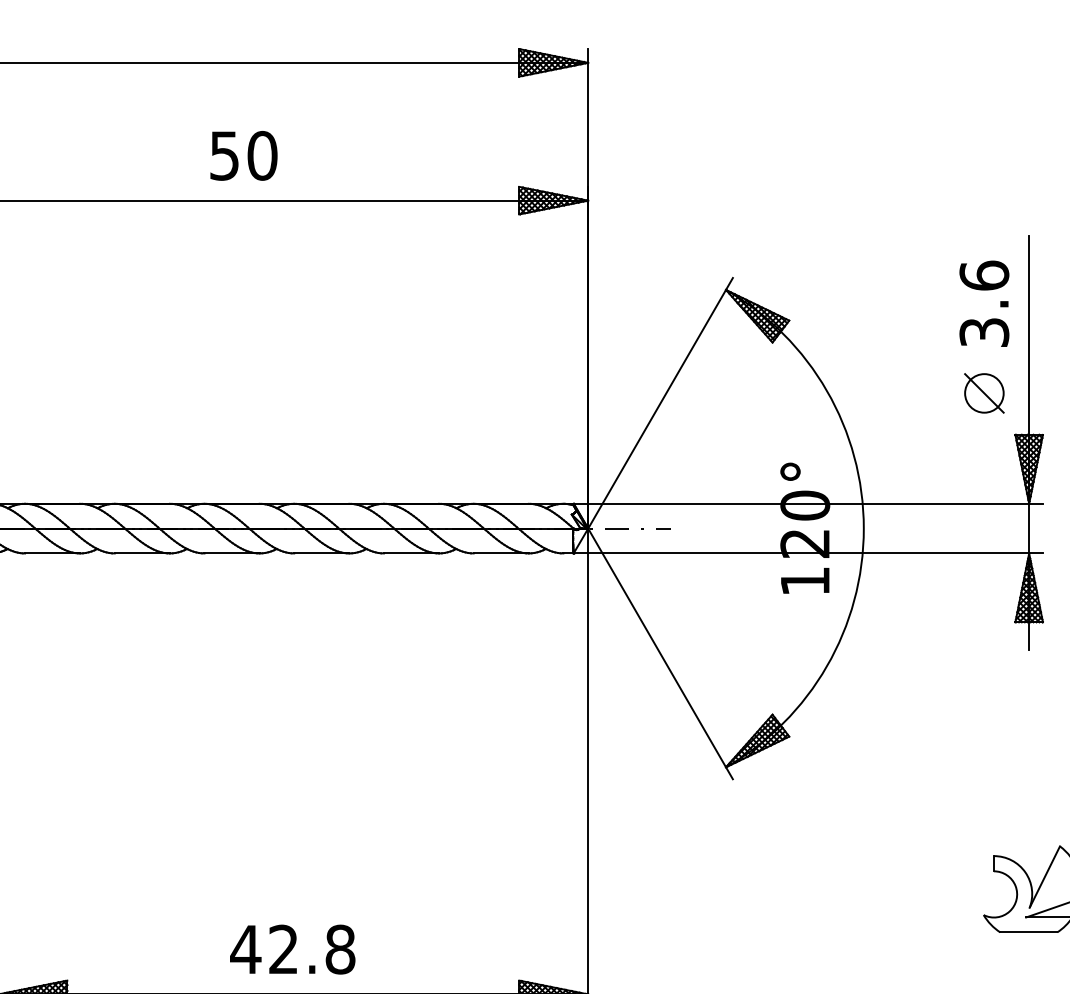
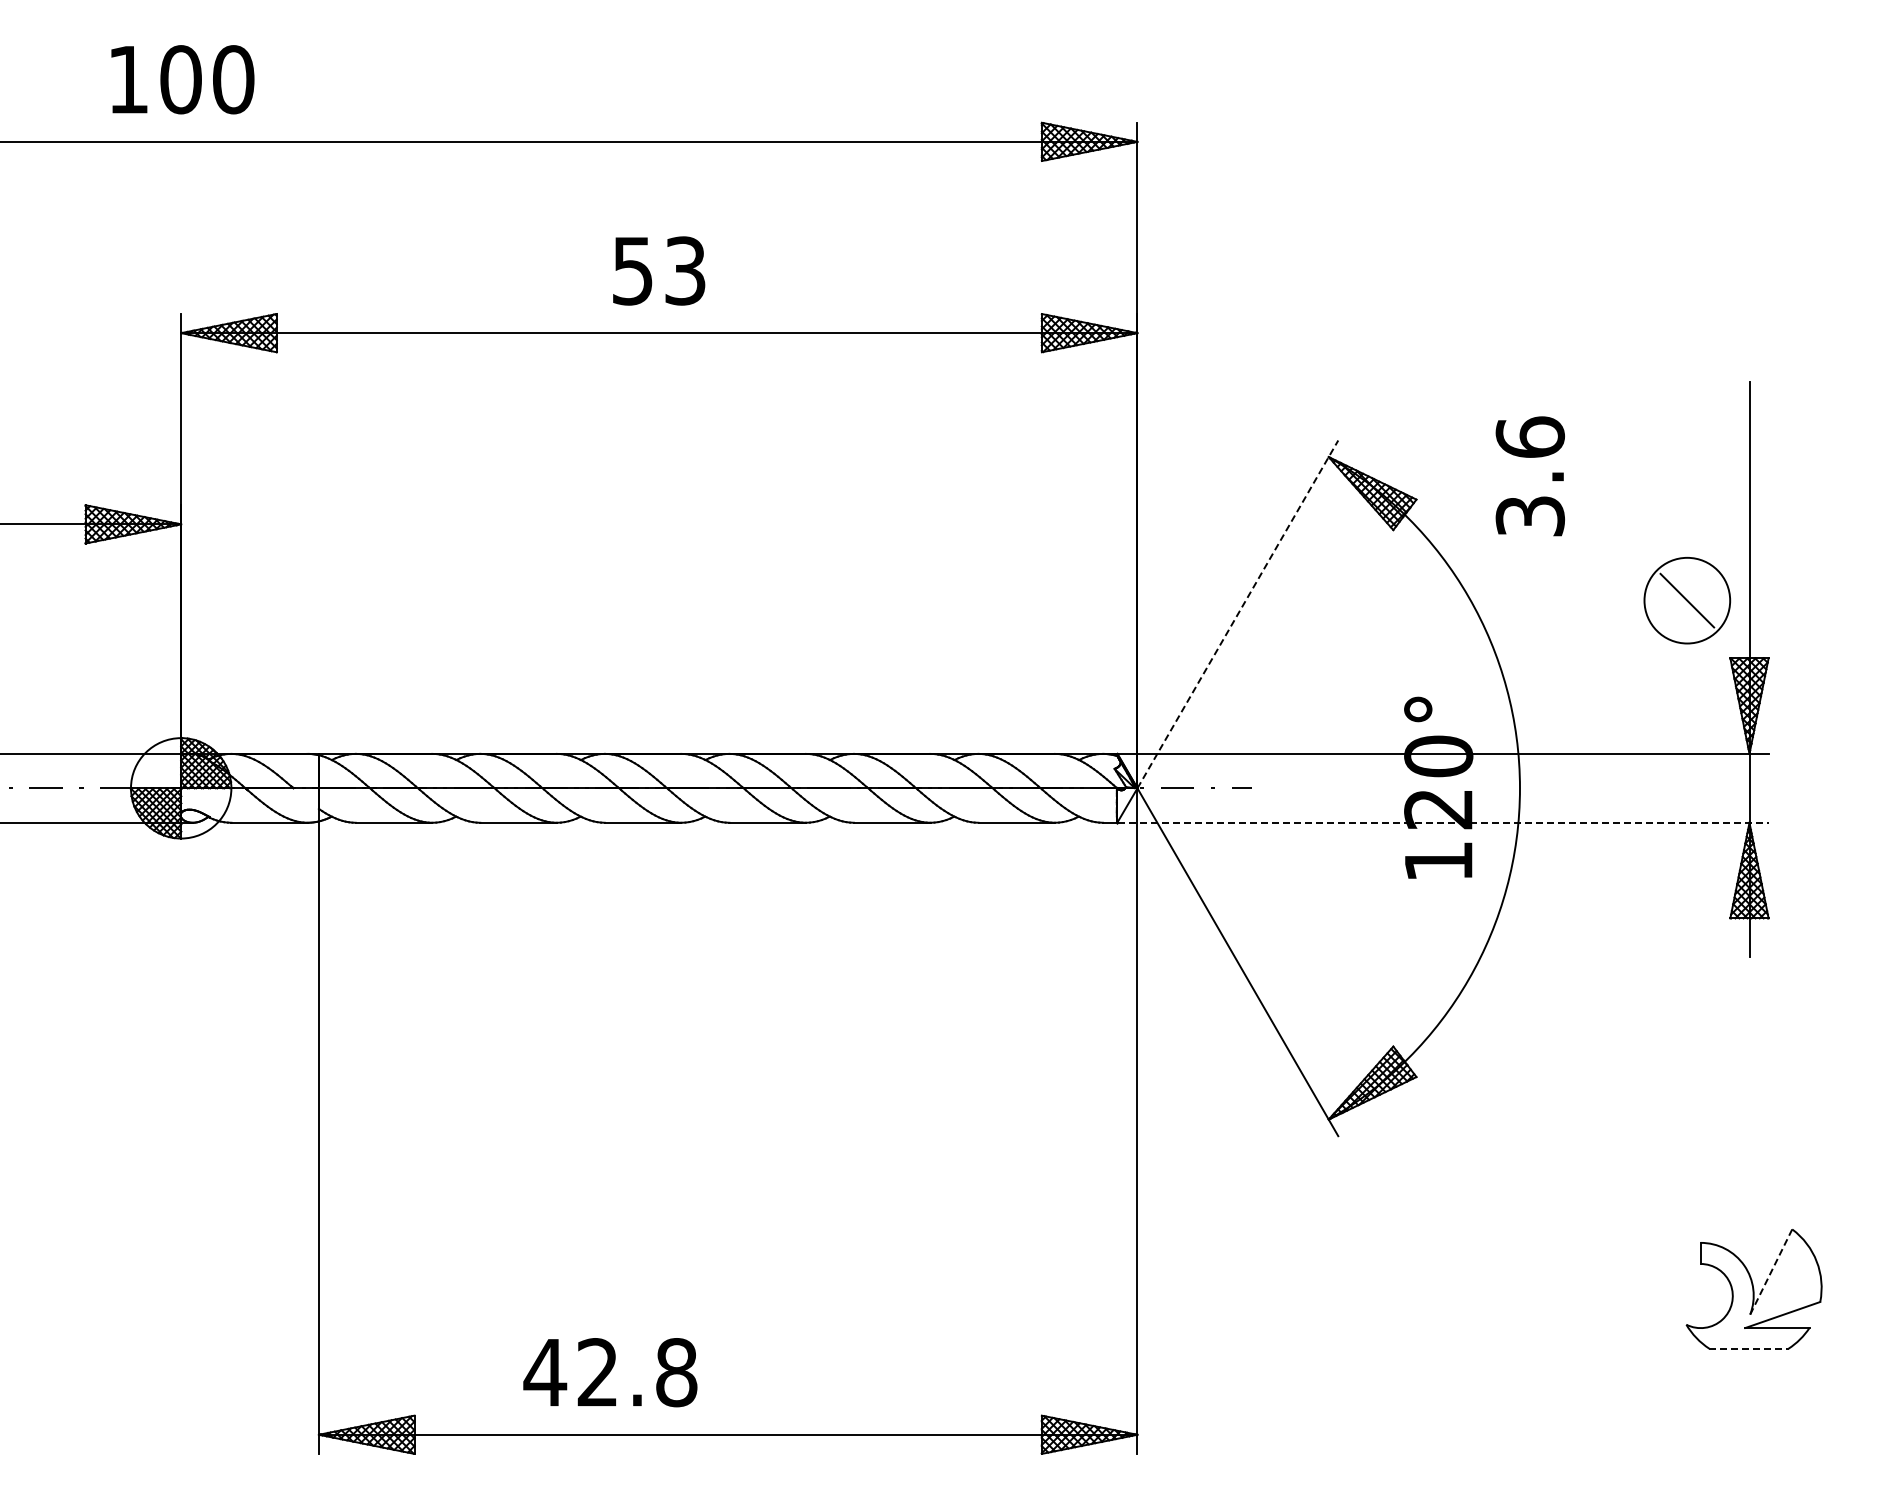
text: (262, 155) -> (685, 270), 50 -> 53
text: (983, 303) -> (1529, 476), moved
circle: (984, 393) -> (1687, 600), size x1.6
line: (660, 403) -> (1237, 614), solid -> dashed
line: (808, 553) -> (1443, 822), solid -> dashed
line: (1045, 877) -> (1771, 1272), solid -> dashed
line: (1028, 932) -> (1748, 1348), solid -> dashed
text: (292, 949) -> (610, 1372), moved

